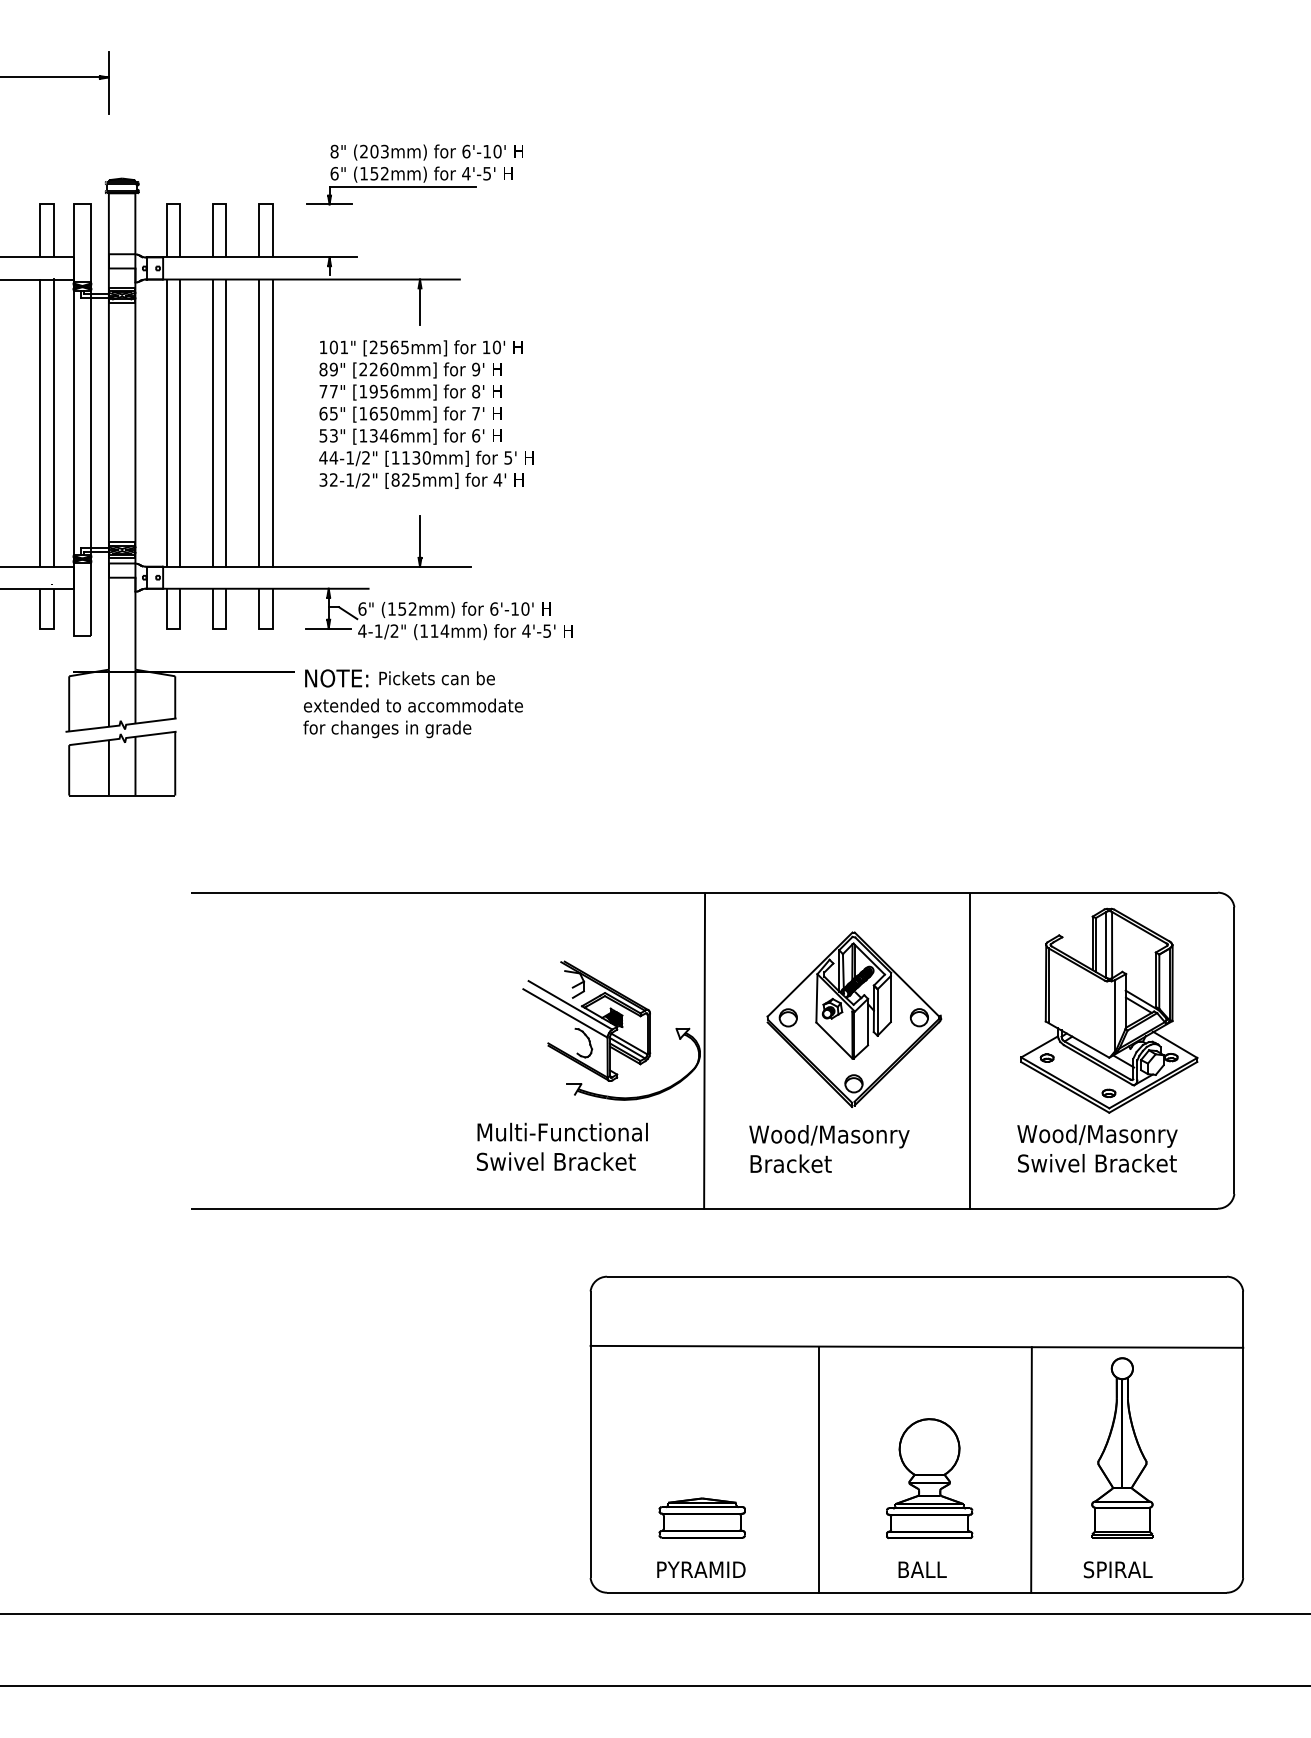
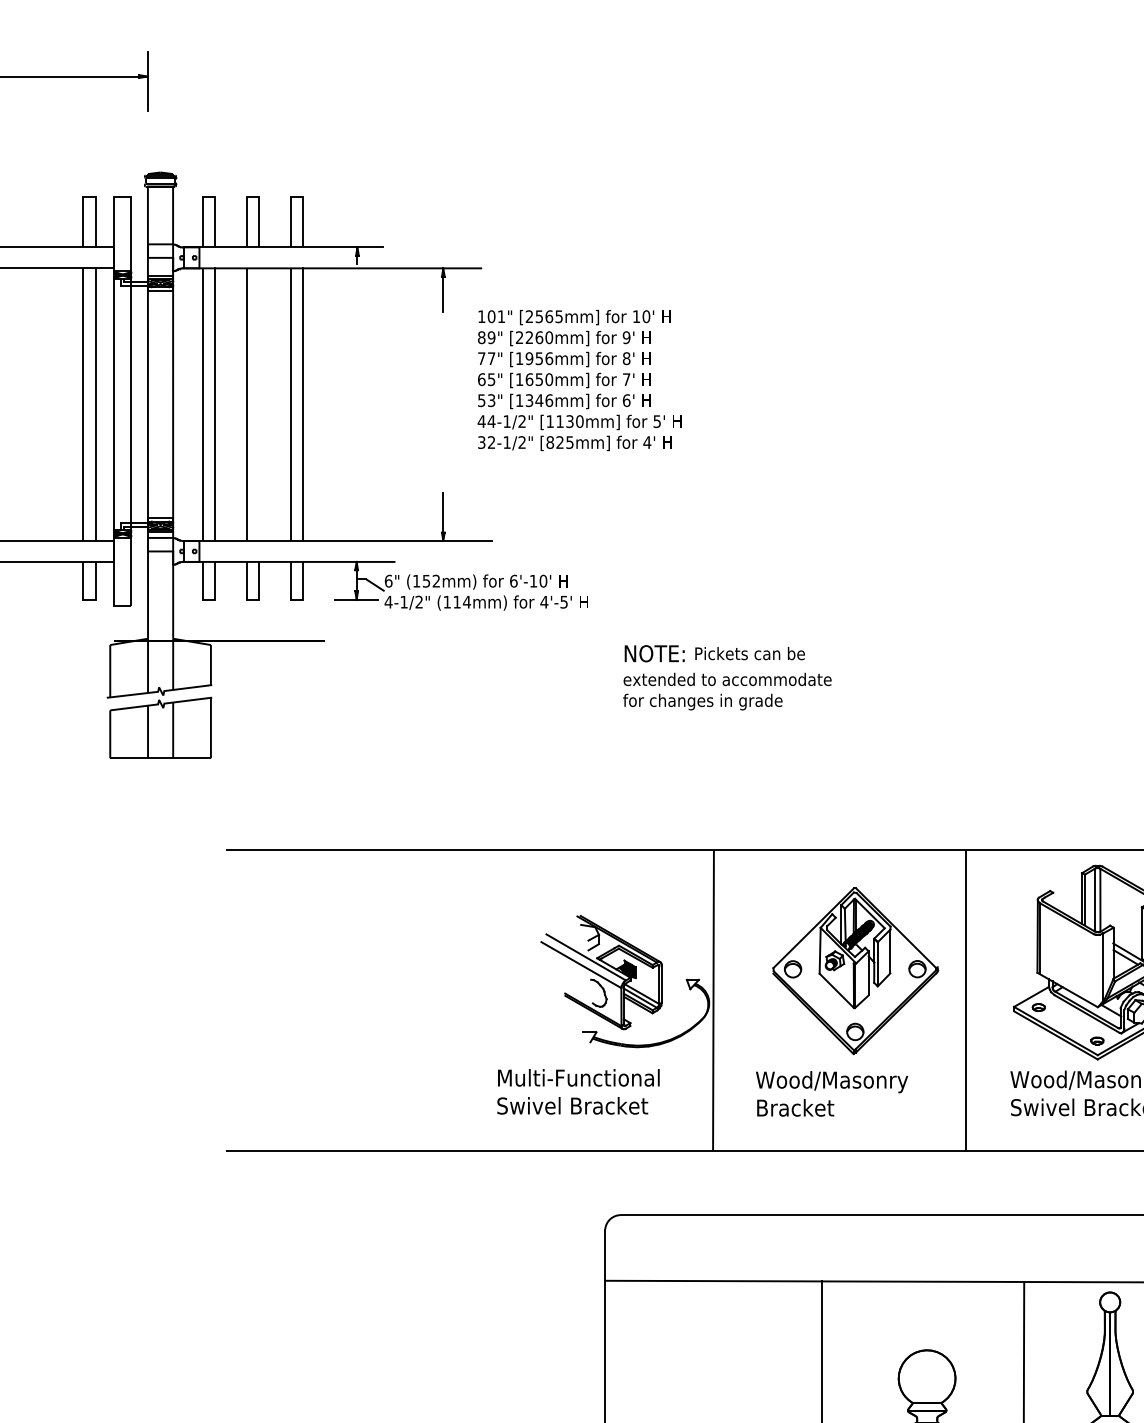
part: (414, 174) -> (438, 168), removed
text: (426, 414) -> (579, 380), moved
line: (226, 422) -> (259, 404), removed
text: (412, 703) -> (726, 677), moved

